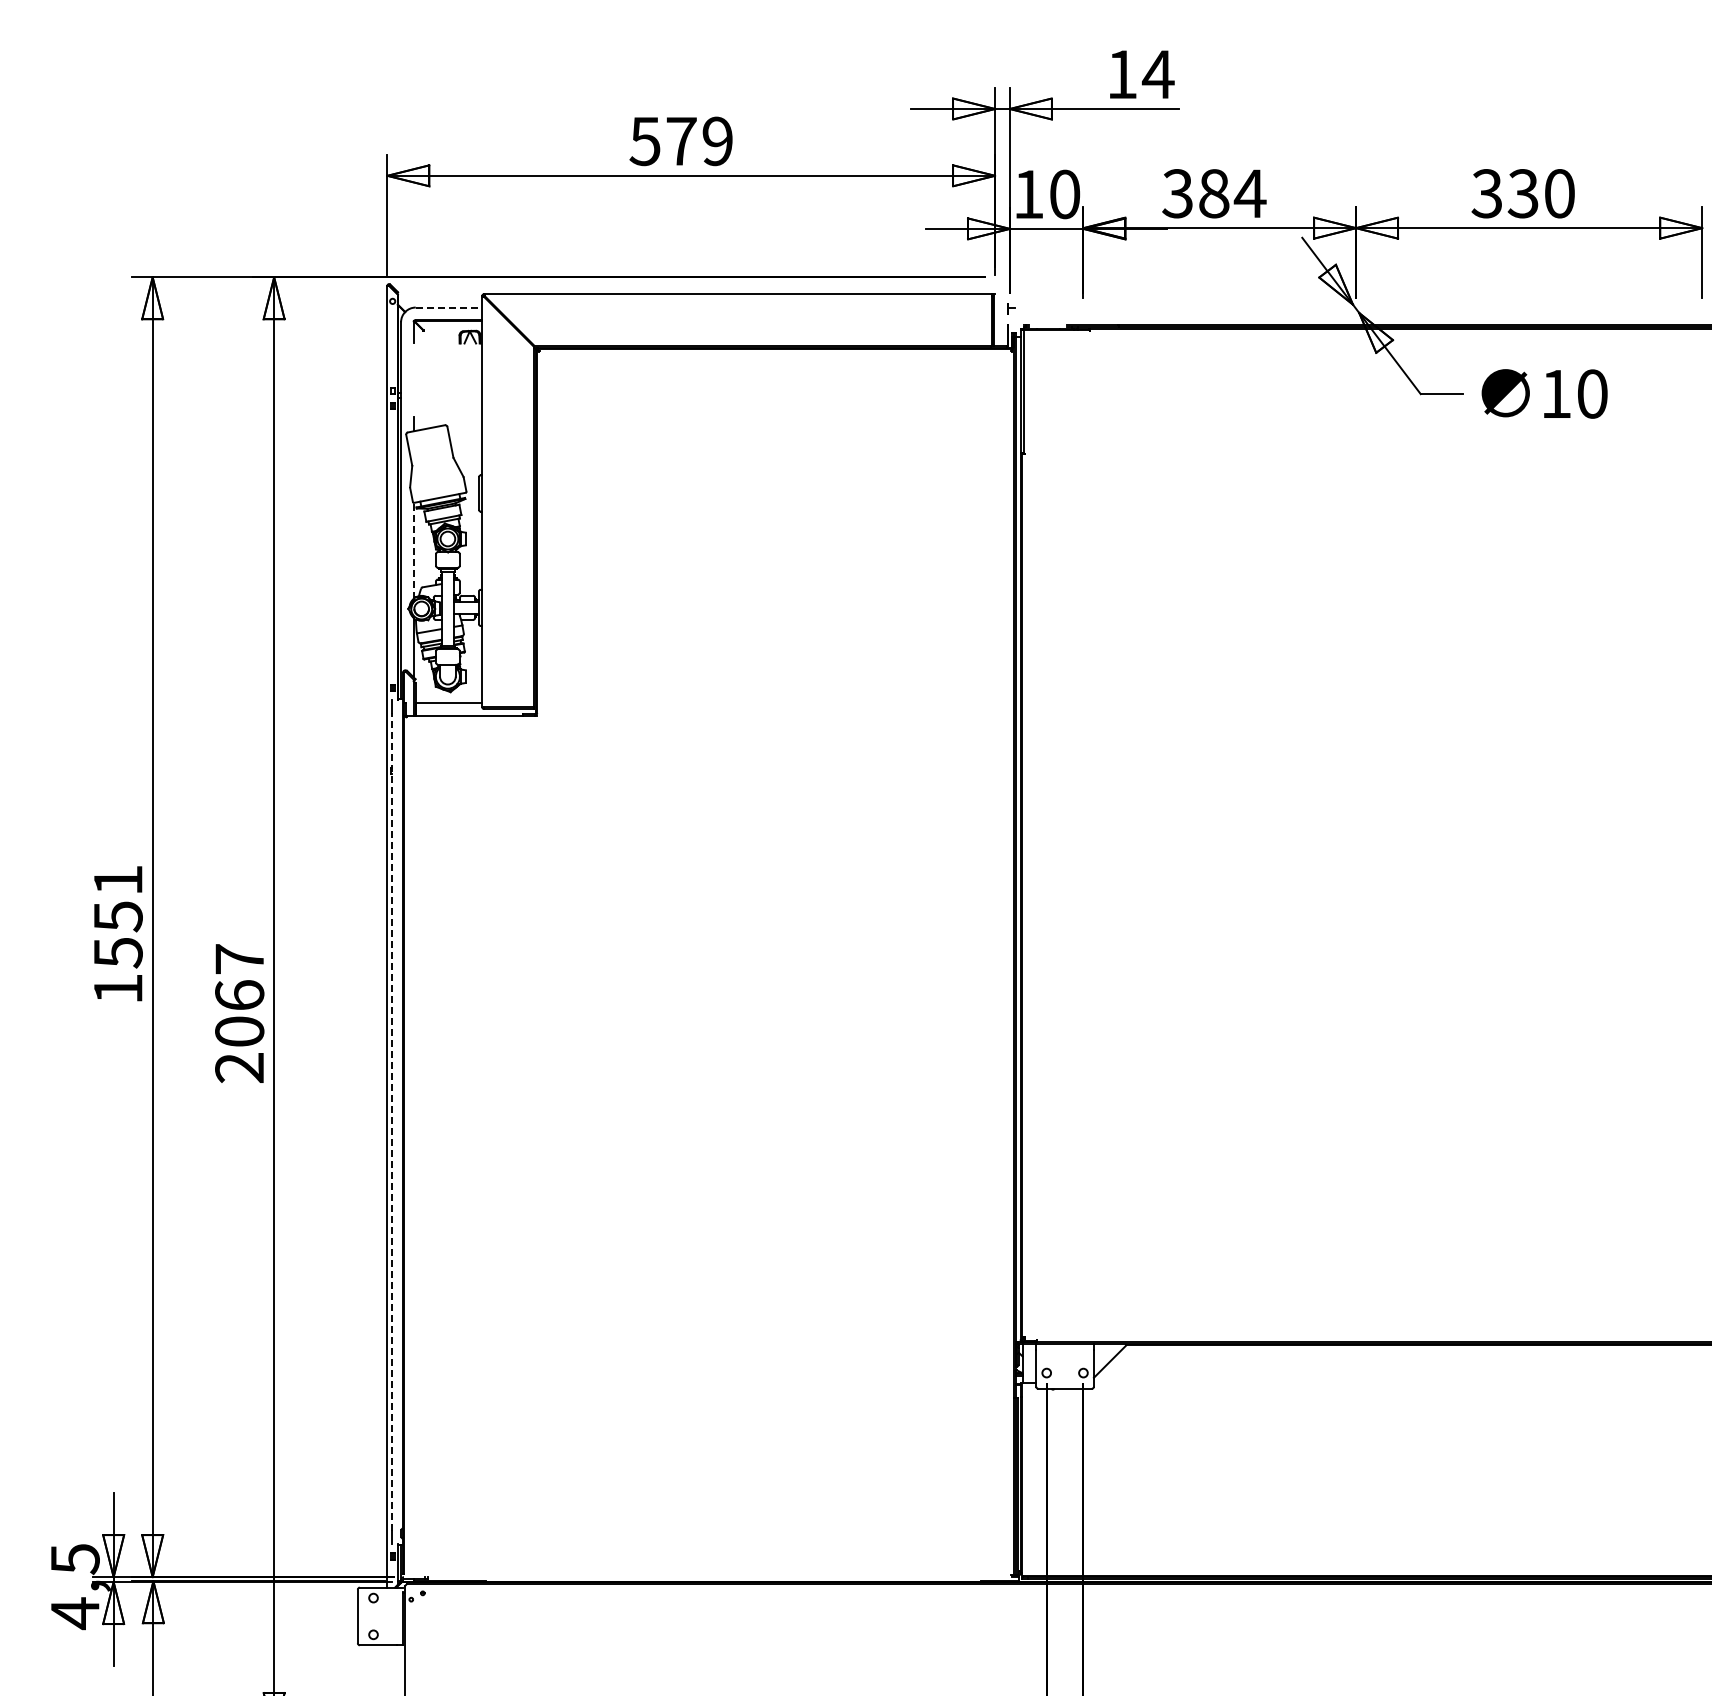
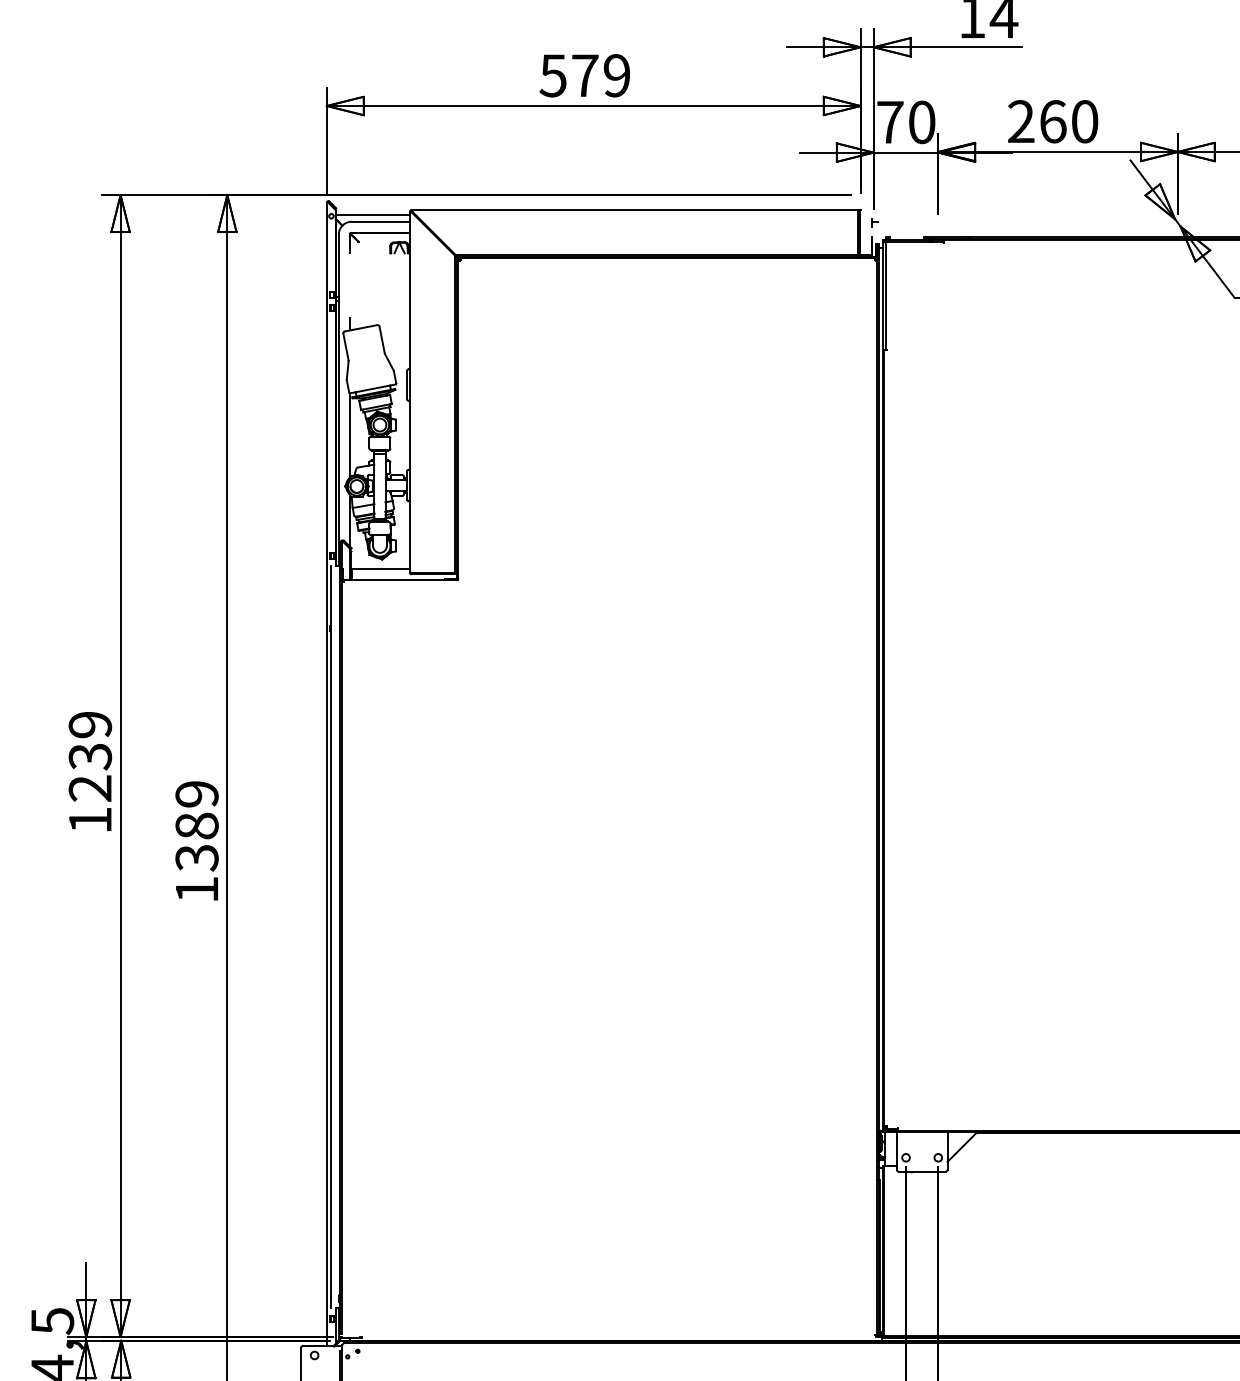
text: (1214, 193) -> (1053, 121), 384 -> 260
text: (1028, 194) -> (890, 122), 10 -> 70
line: (439, 299) -> (372, 214), added
line: (449, 307) -> (381, 221), dashed -> solid
line: (413, 550) -> (349, 435), dashed -> solid
text: (117, 916) -> (89, 756), 1551 -> 1239
text: (239, 1013) -> (196, 841), 2067 -> 1389
line: (392, 1121) -> (331, 936), dashed -> solid

